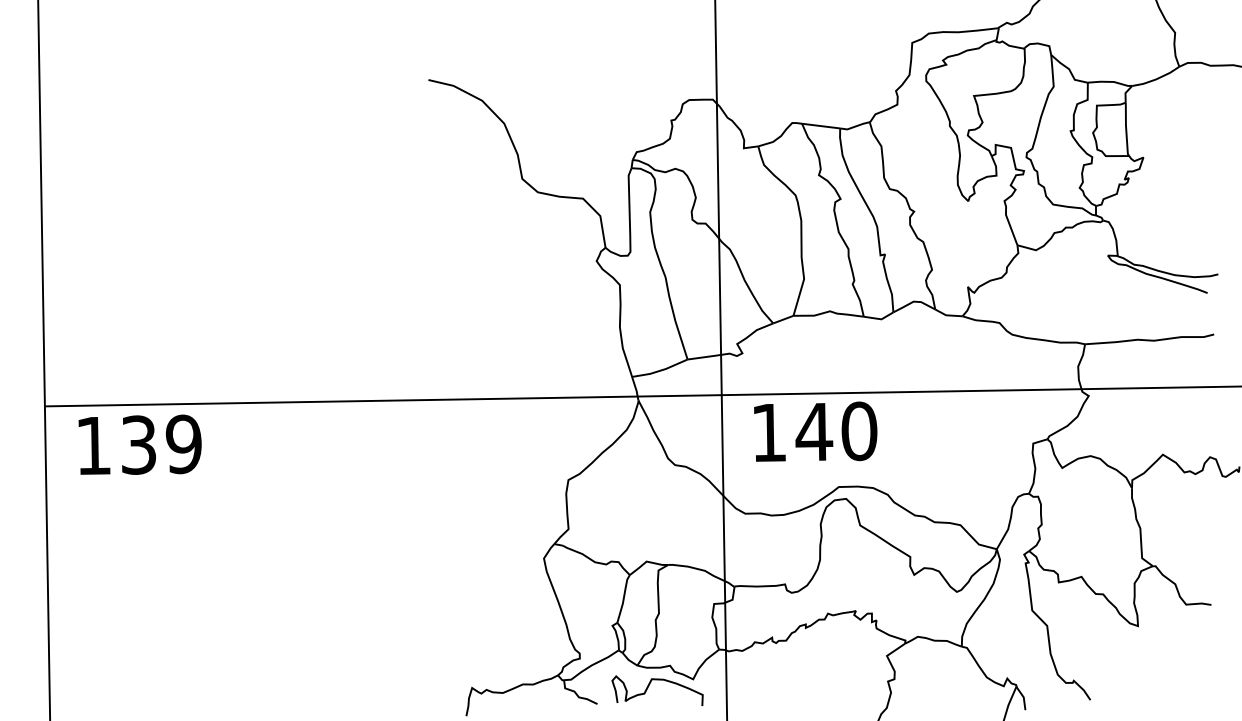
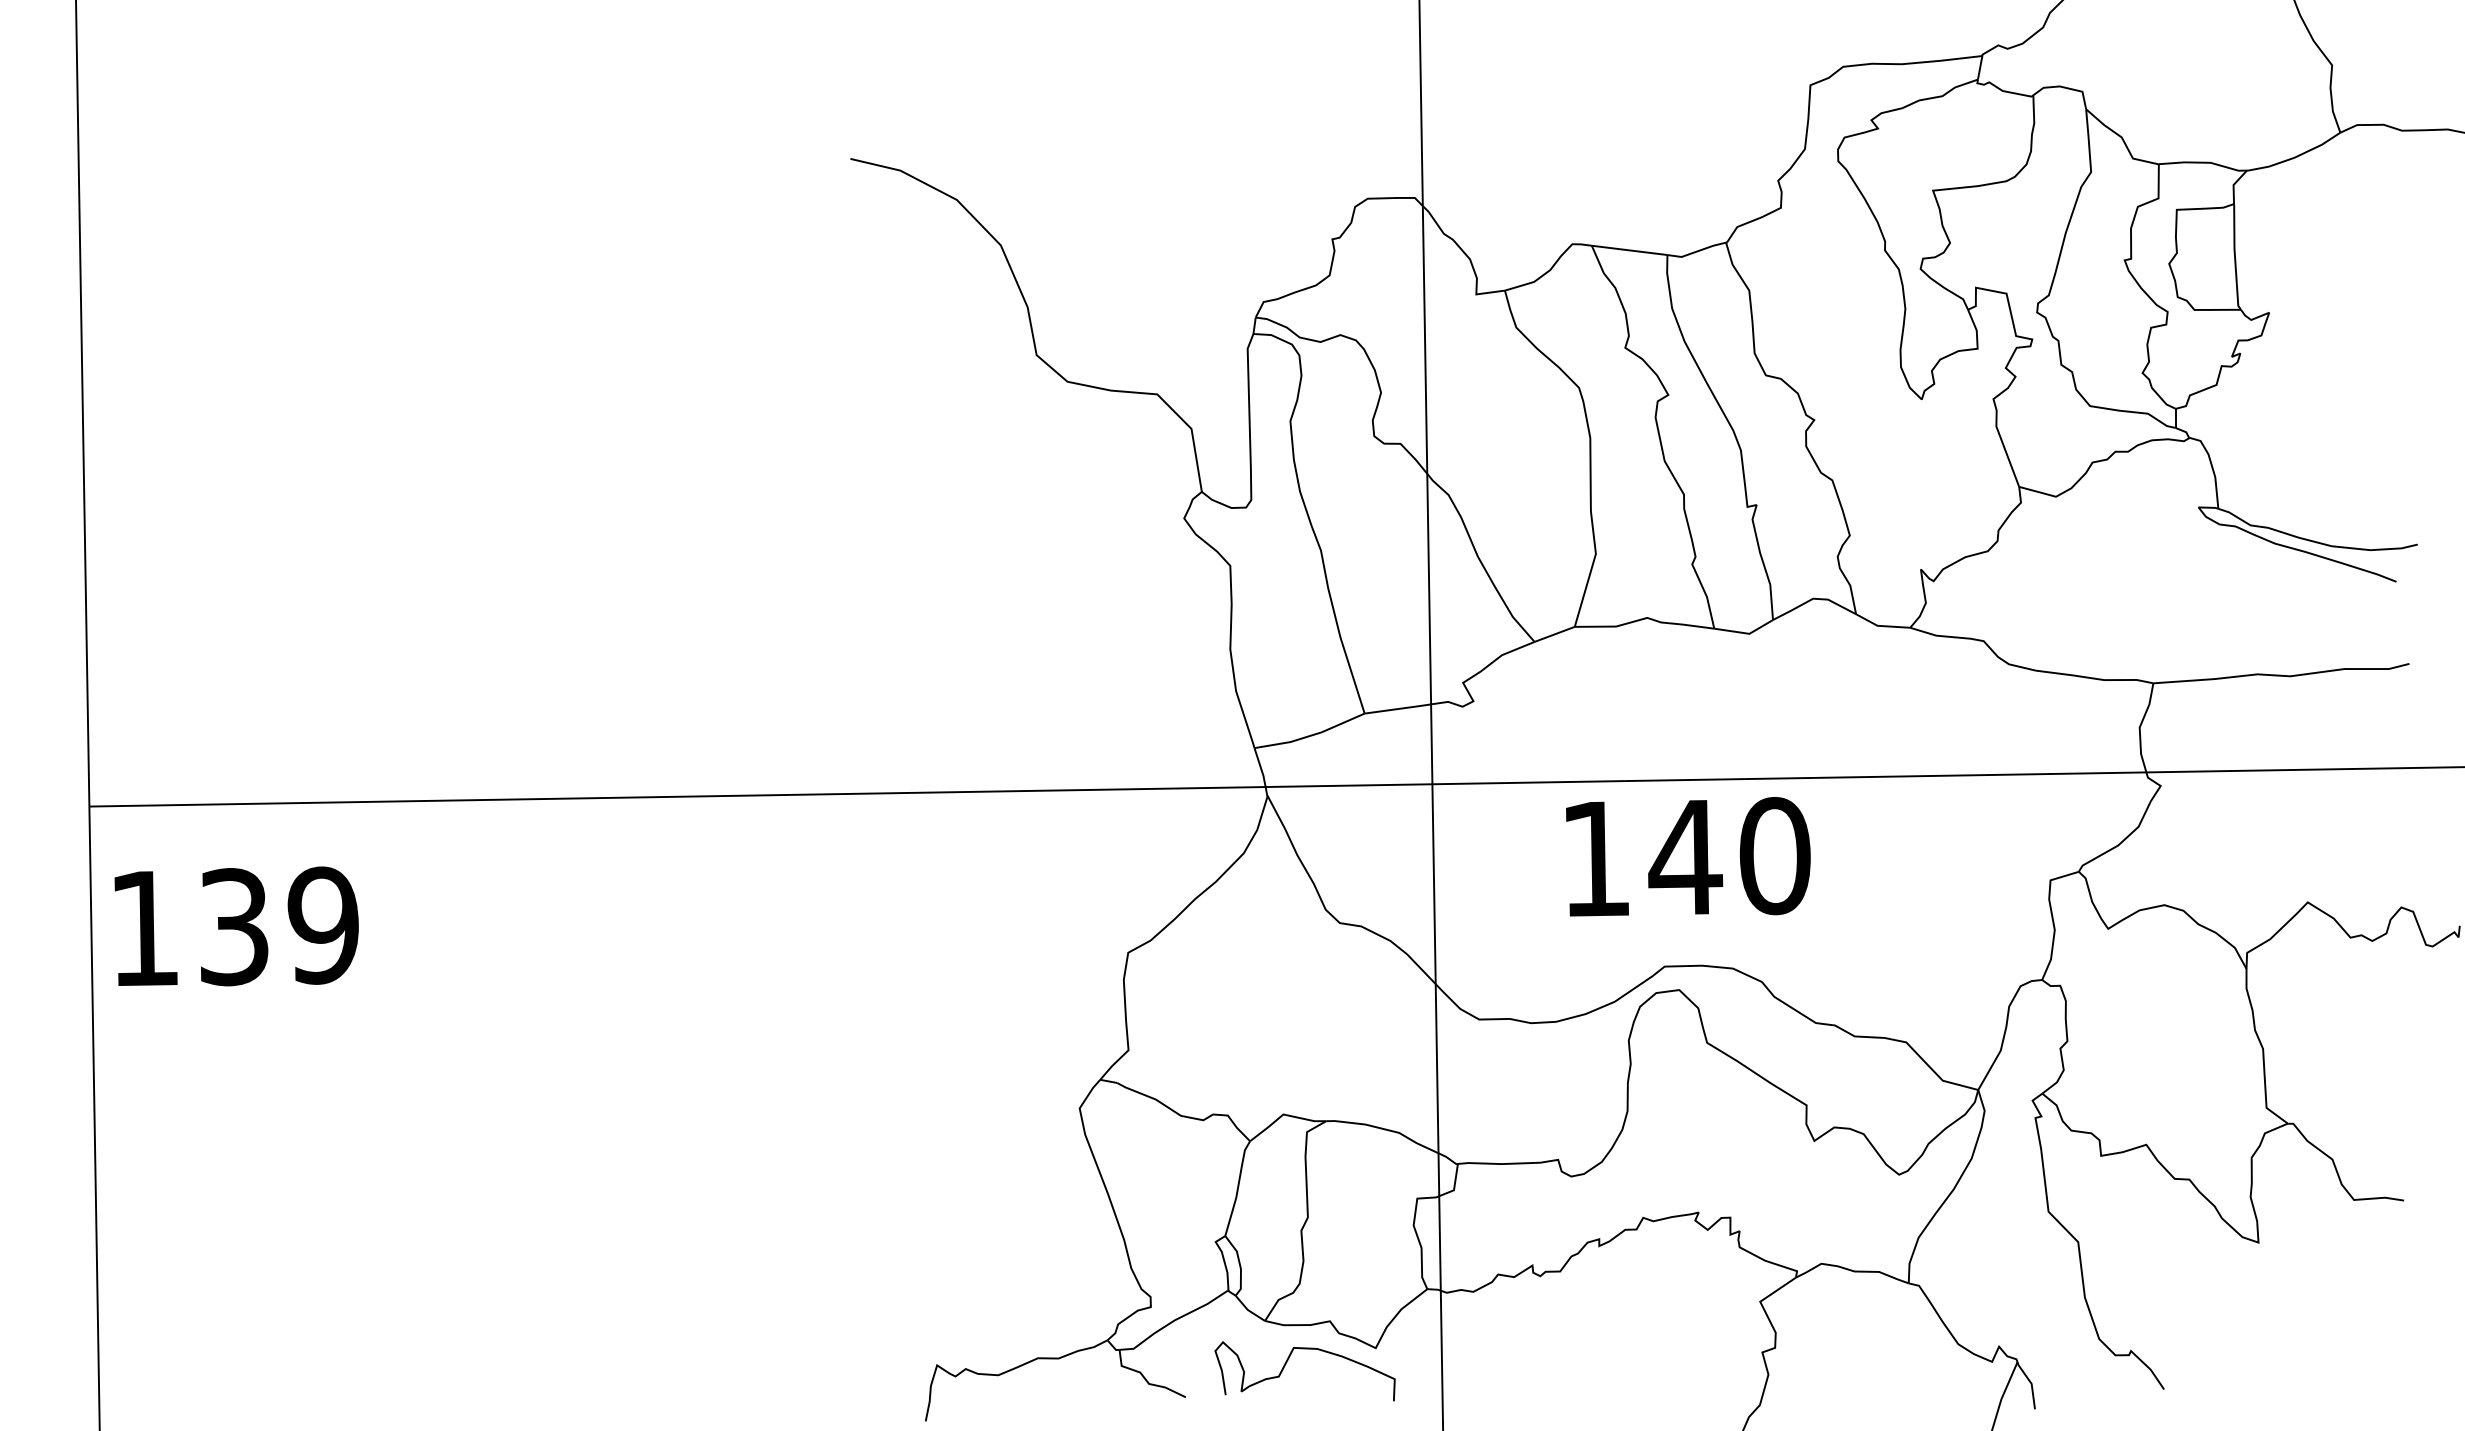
text: (815, 431) -> (1687, 856), moved
text: (139, 444) -> (235, 925), moved

